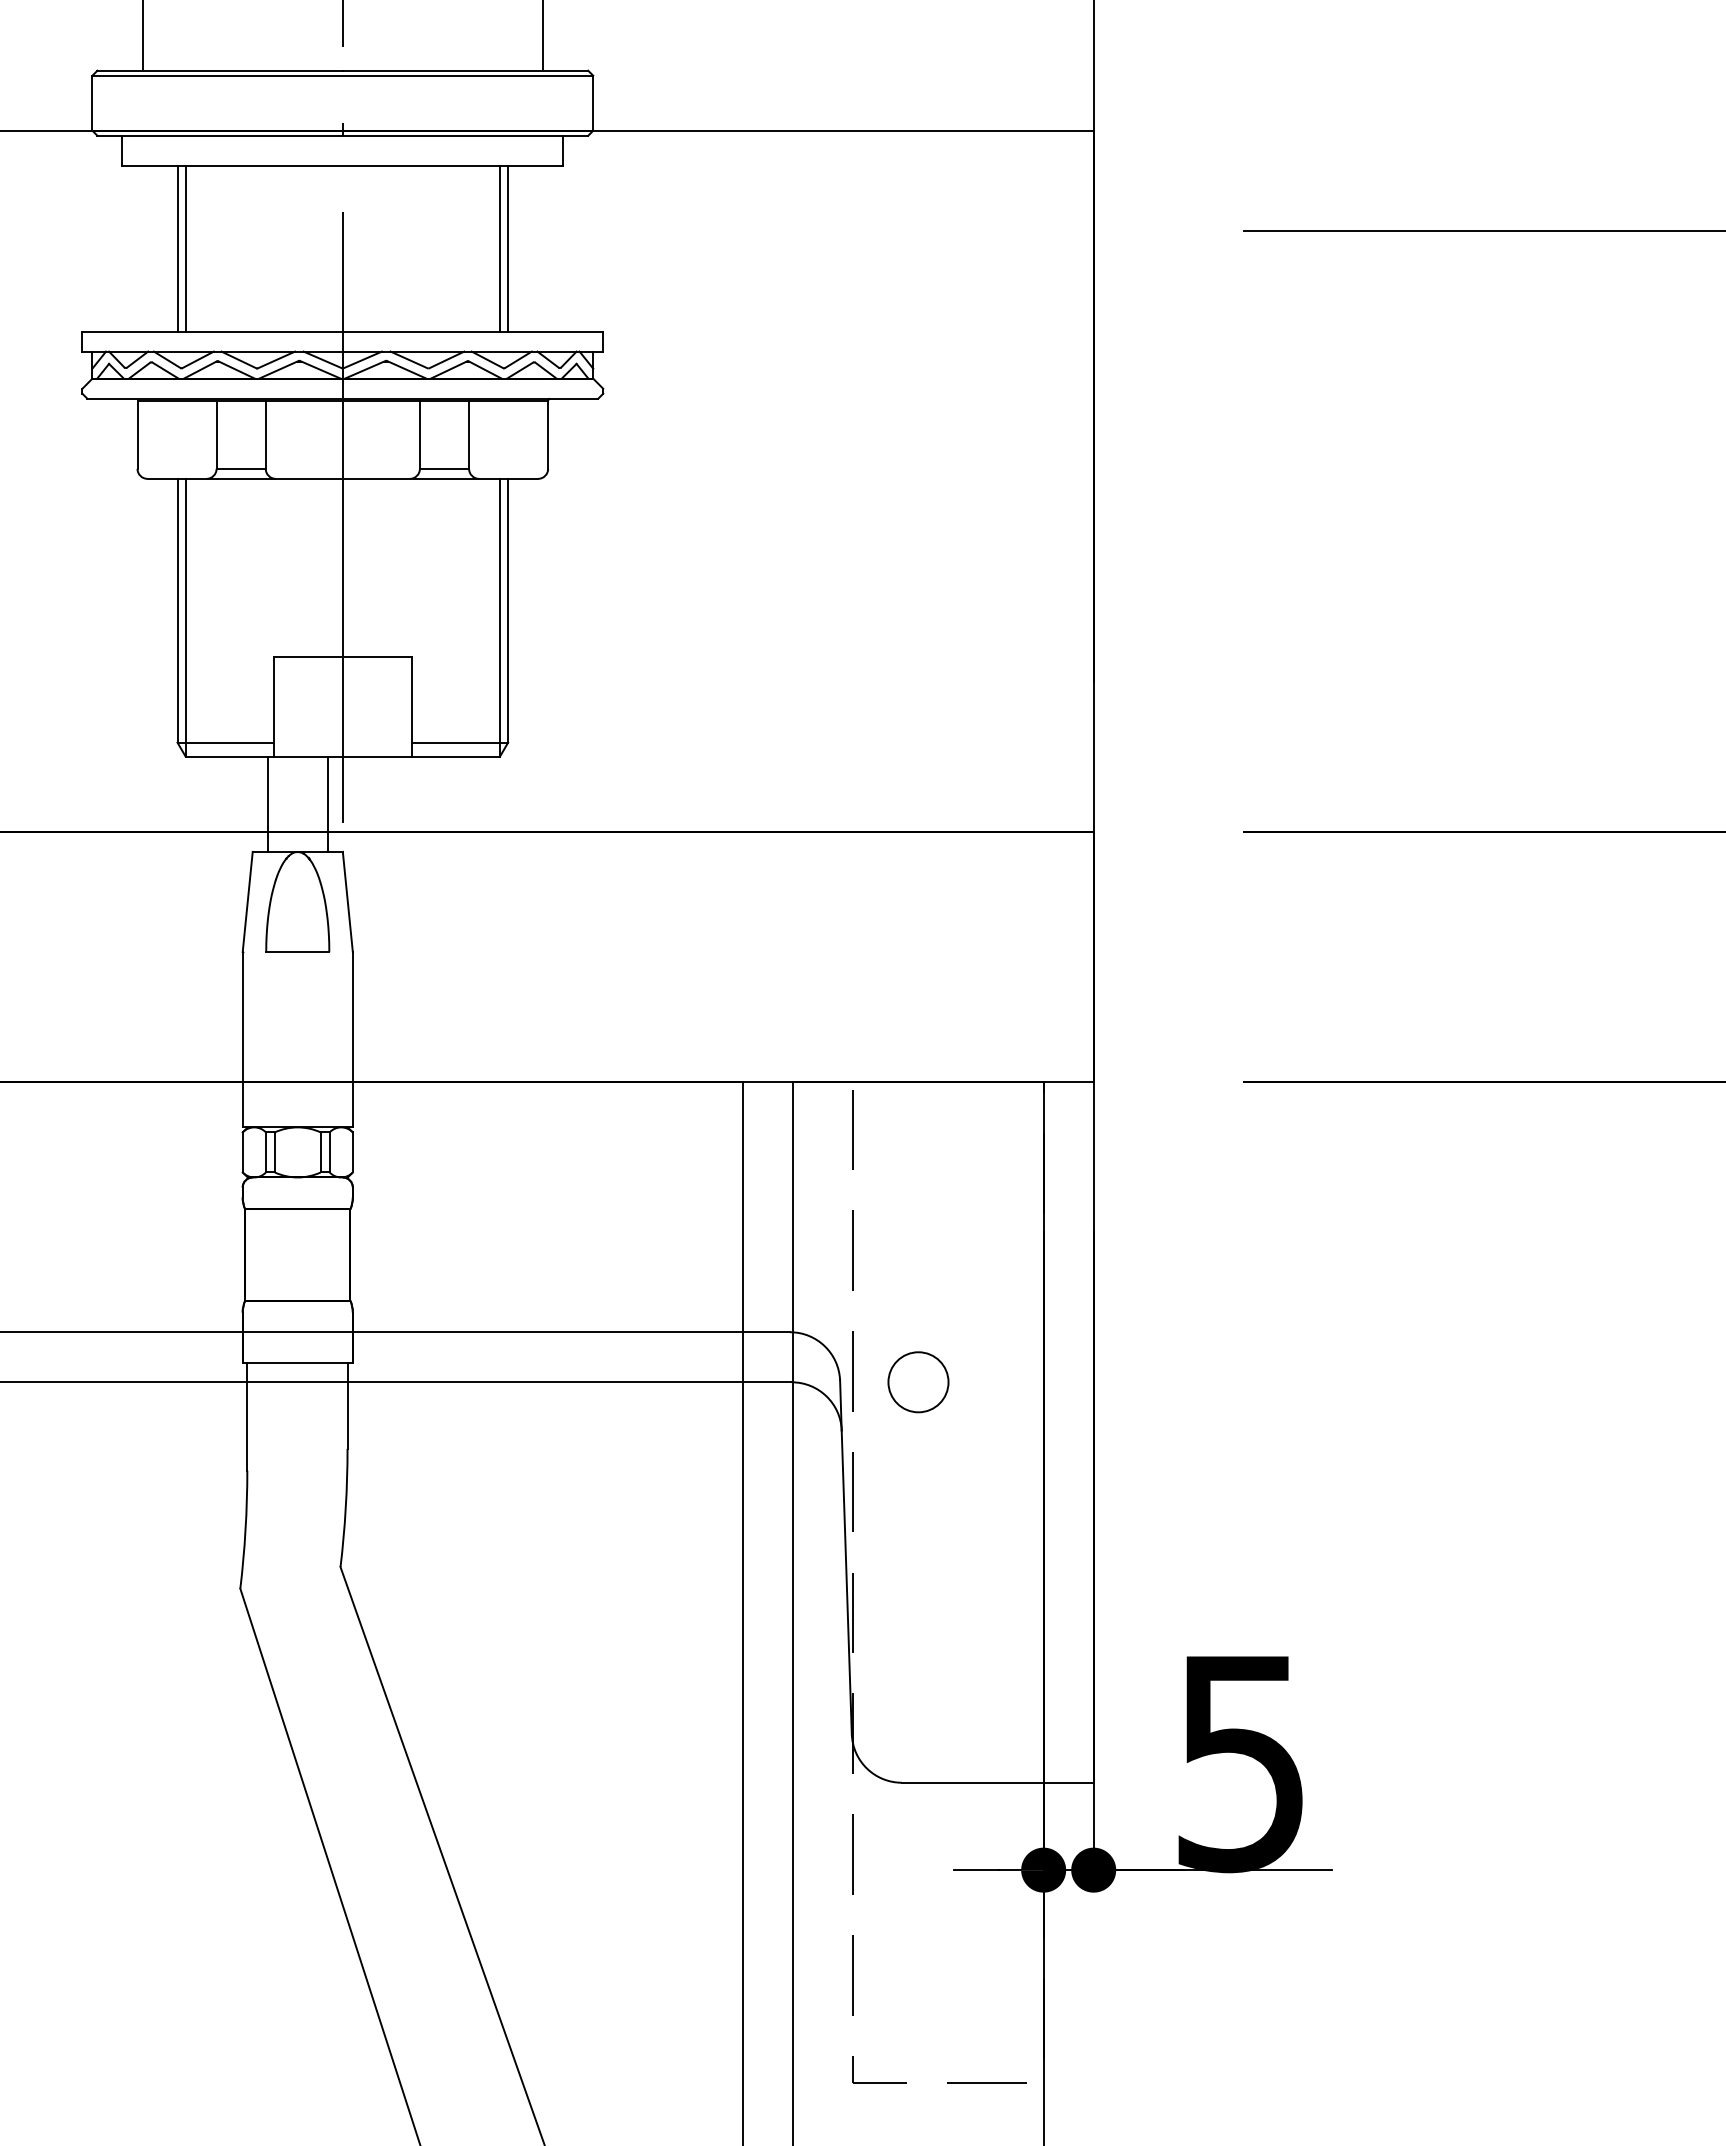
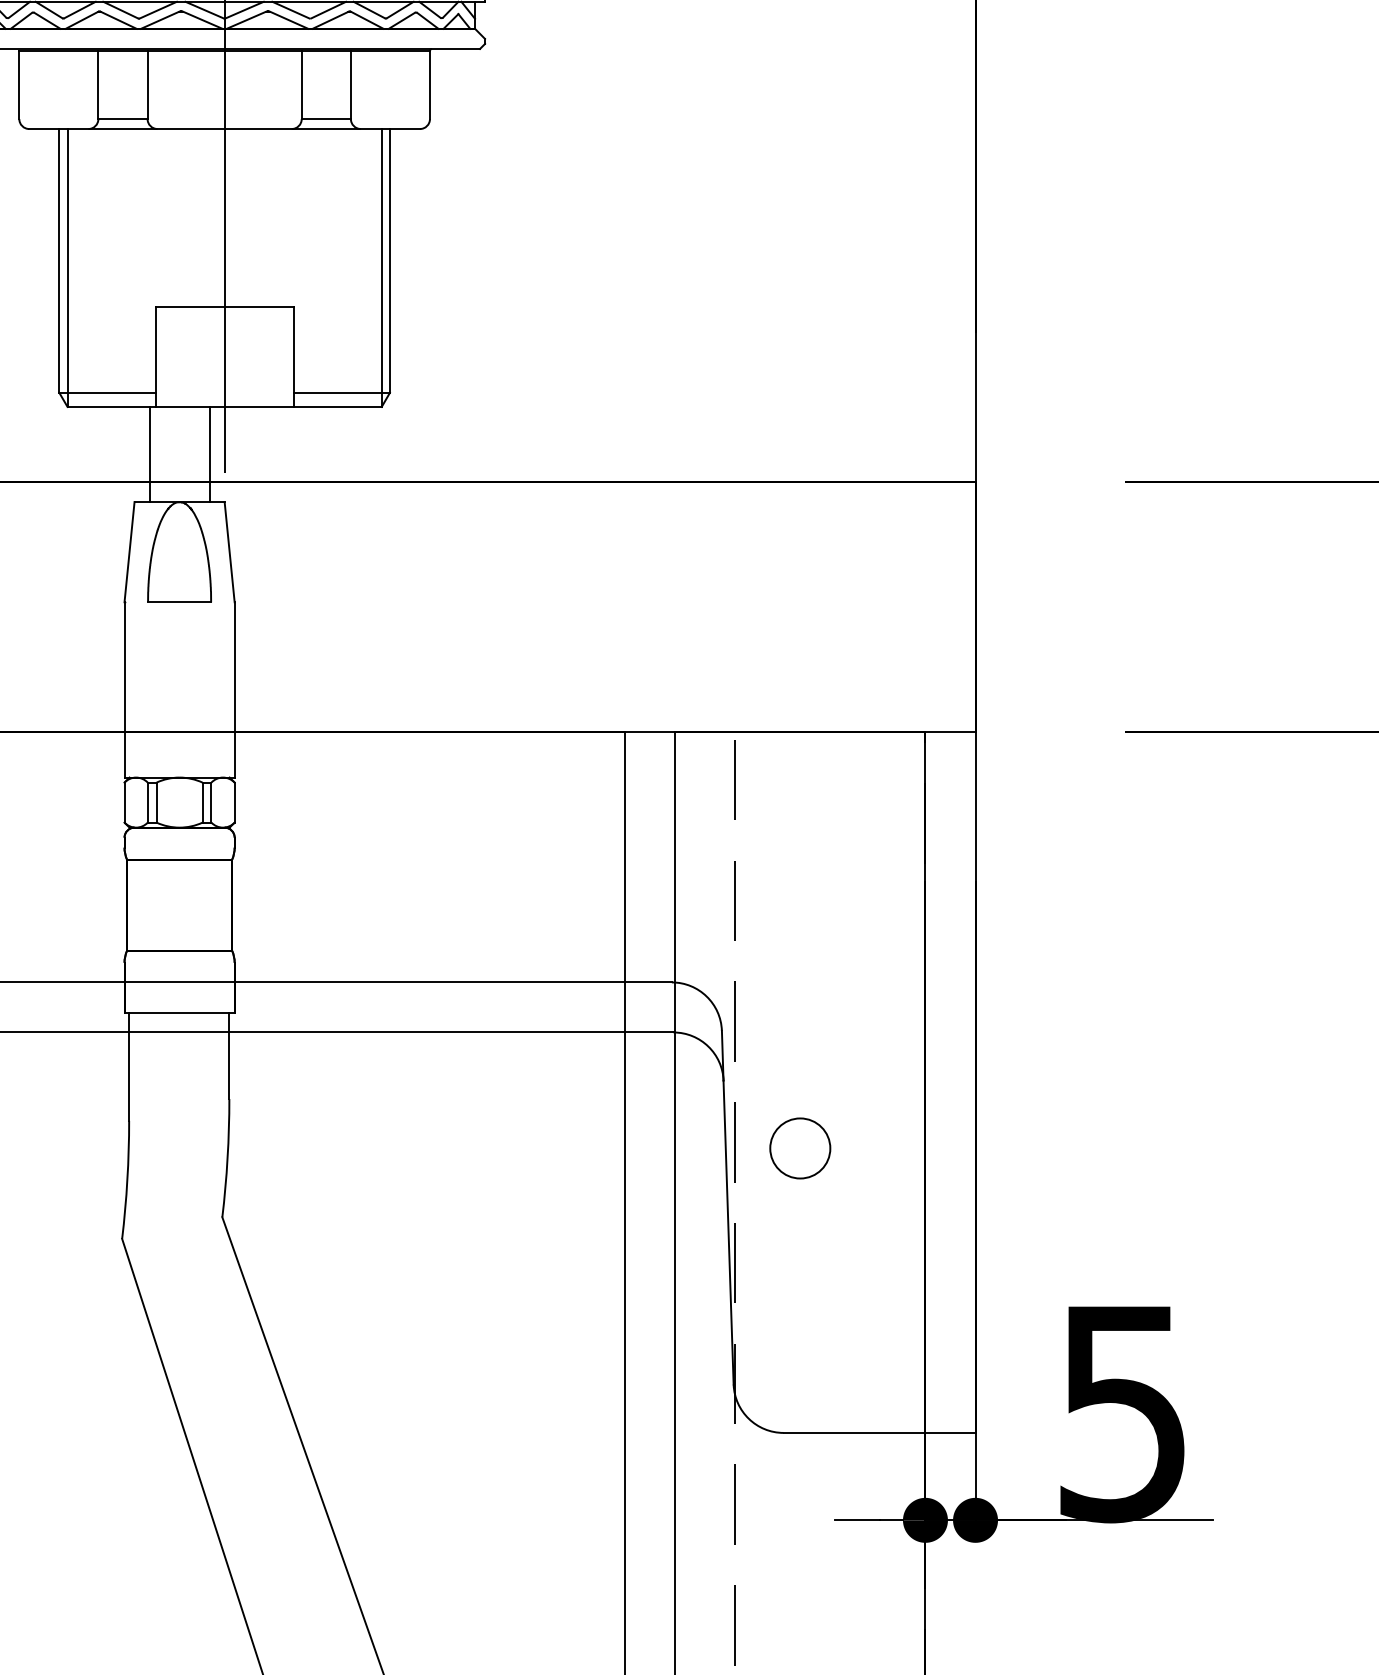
circle: (918, 1382) -> (800, 1148), moved

